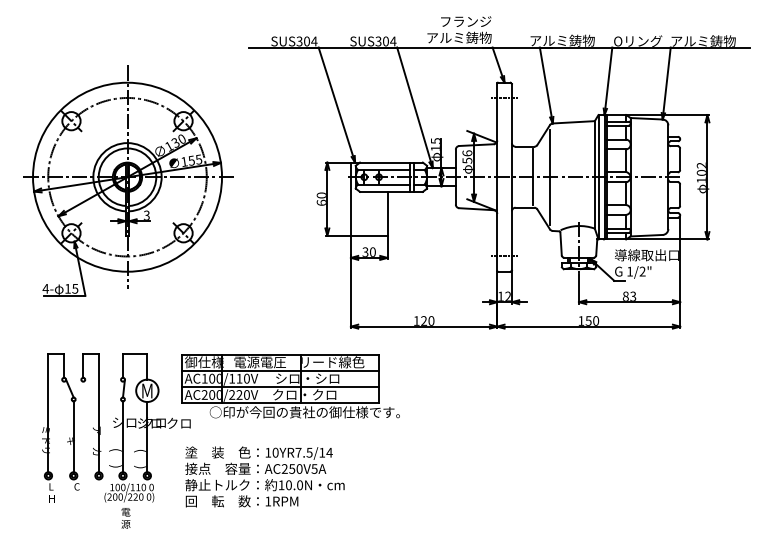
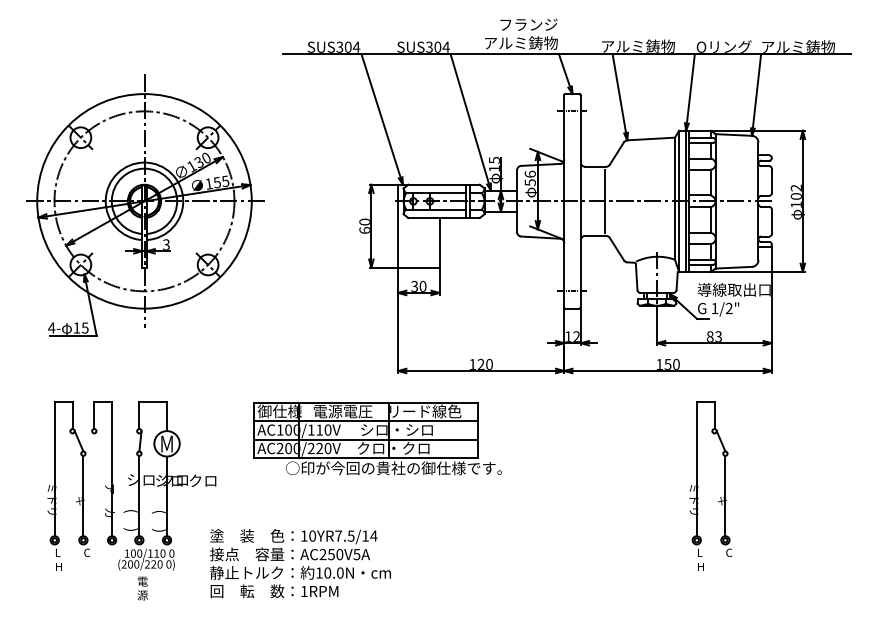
line: (550, 177) -> (624, 201), removed
part: (290, 386) -> (377, 438), moved
part: (615, 428) -> (698, 486), added
text: (264, 476) -> (300, 563), moved

